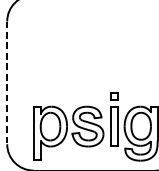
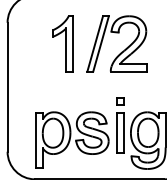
part: (59, 41) -> (62, 43), added
part: (115, 48) -> (121, 51), added
line: (7, 83) -> (7, 87), dashed -> solid

